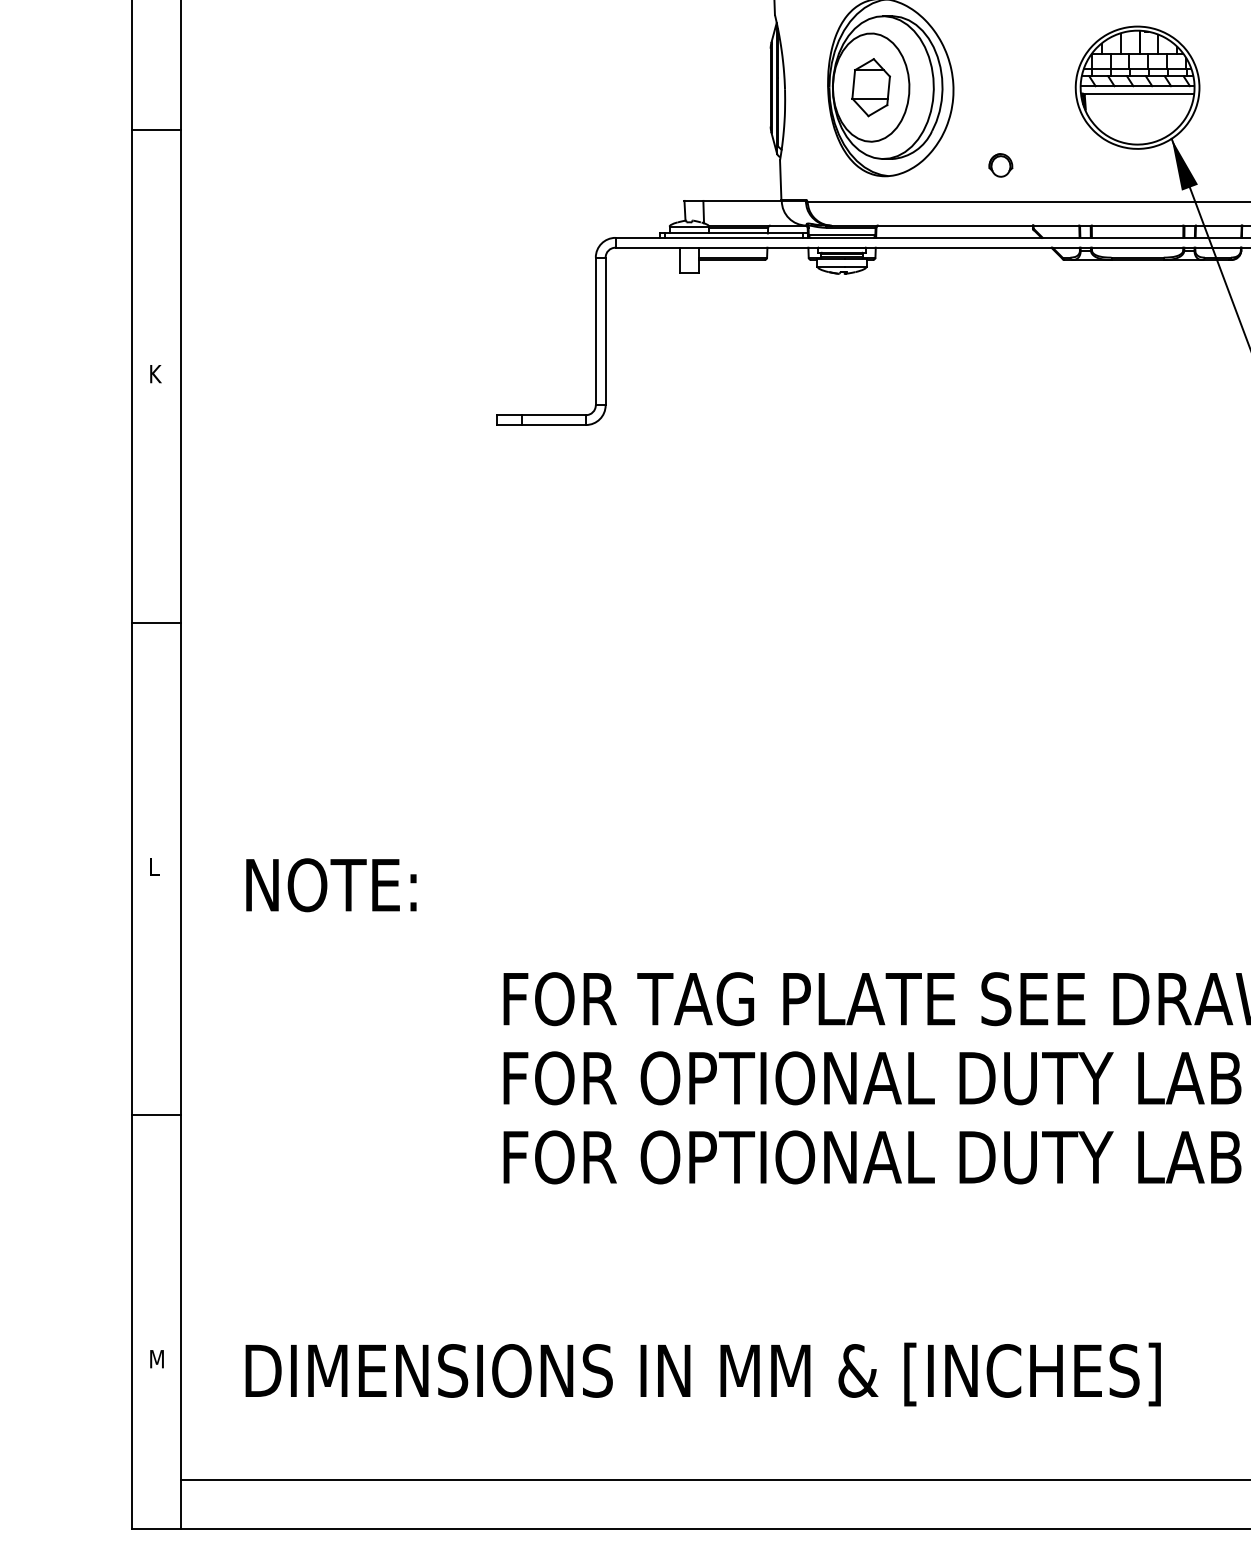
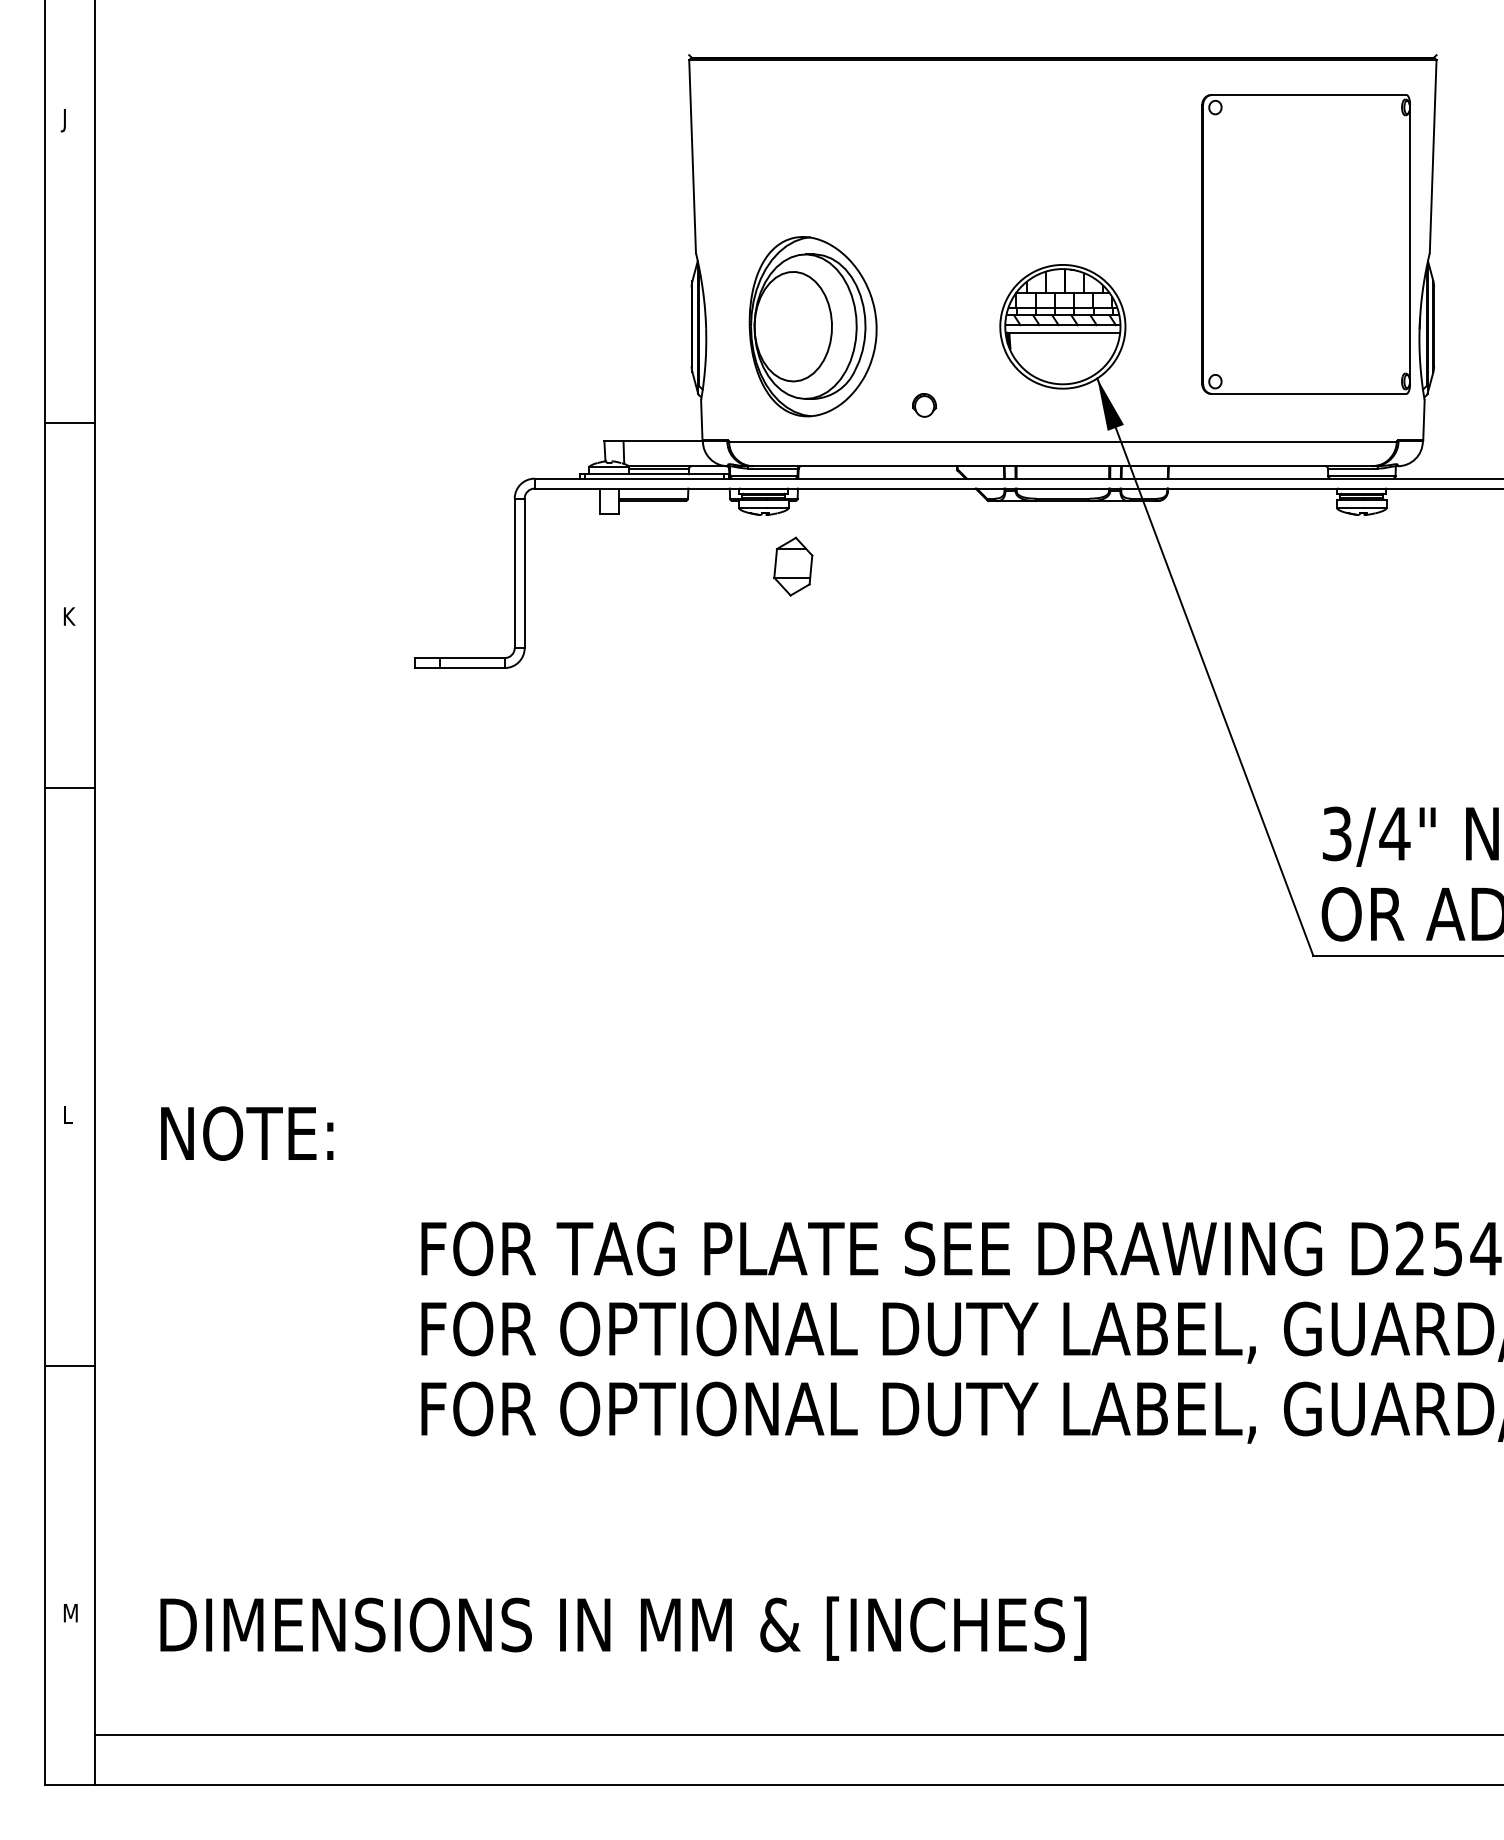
part: (871, 87) -> (793, 566), moved
line: (156, 129) -> (70, 422), moved
line: (156, 622) -> (70, 787), moved

